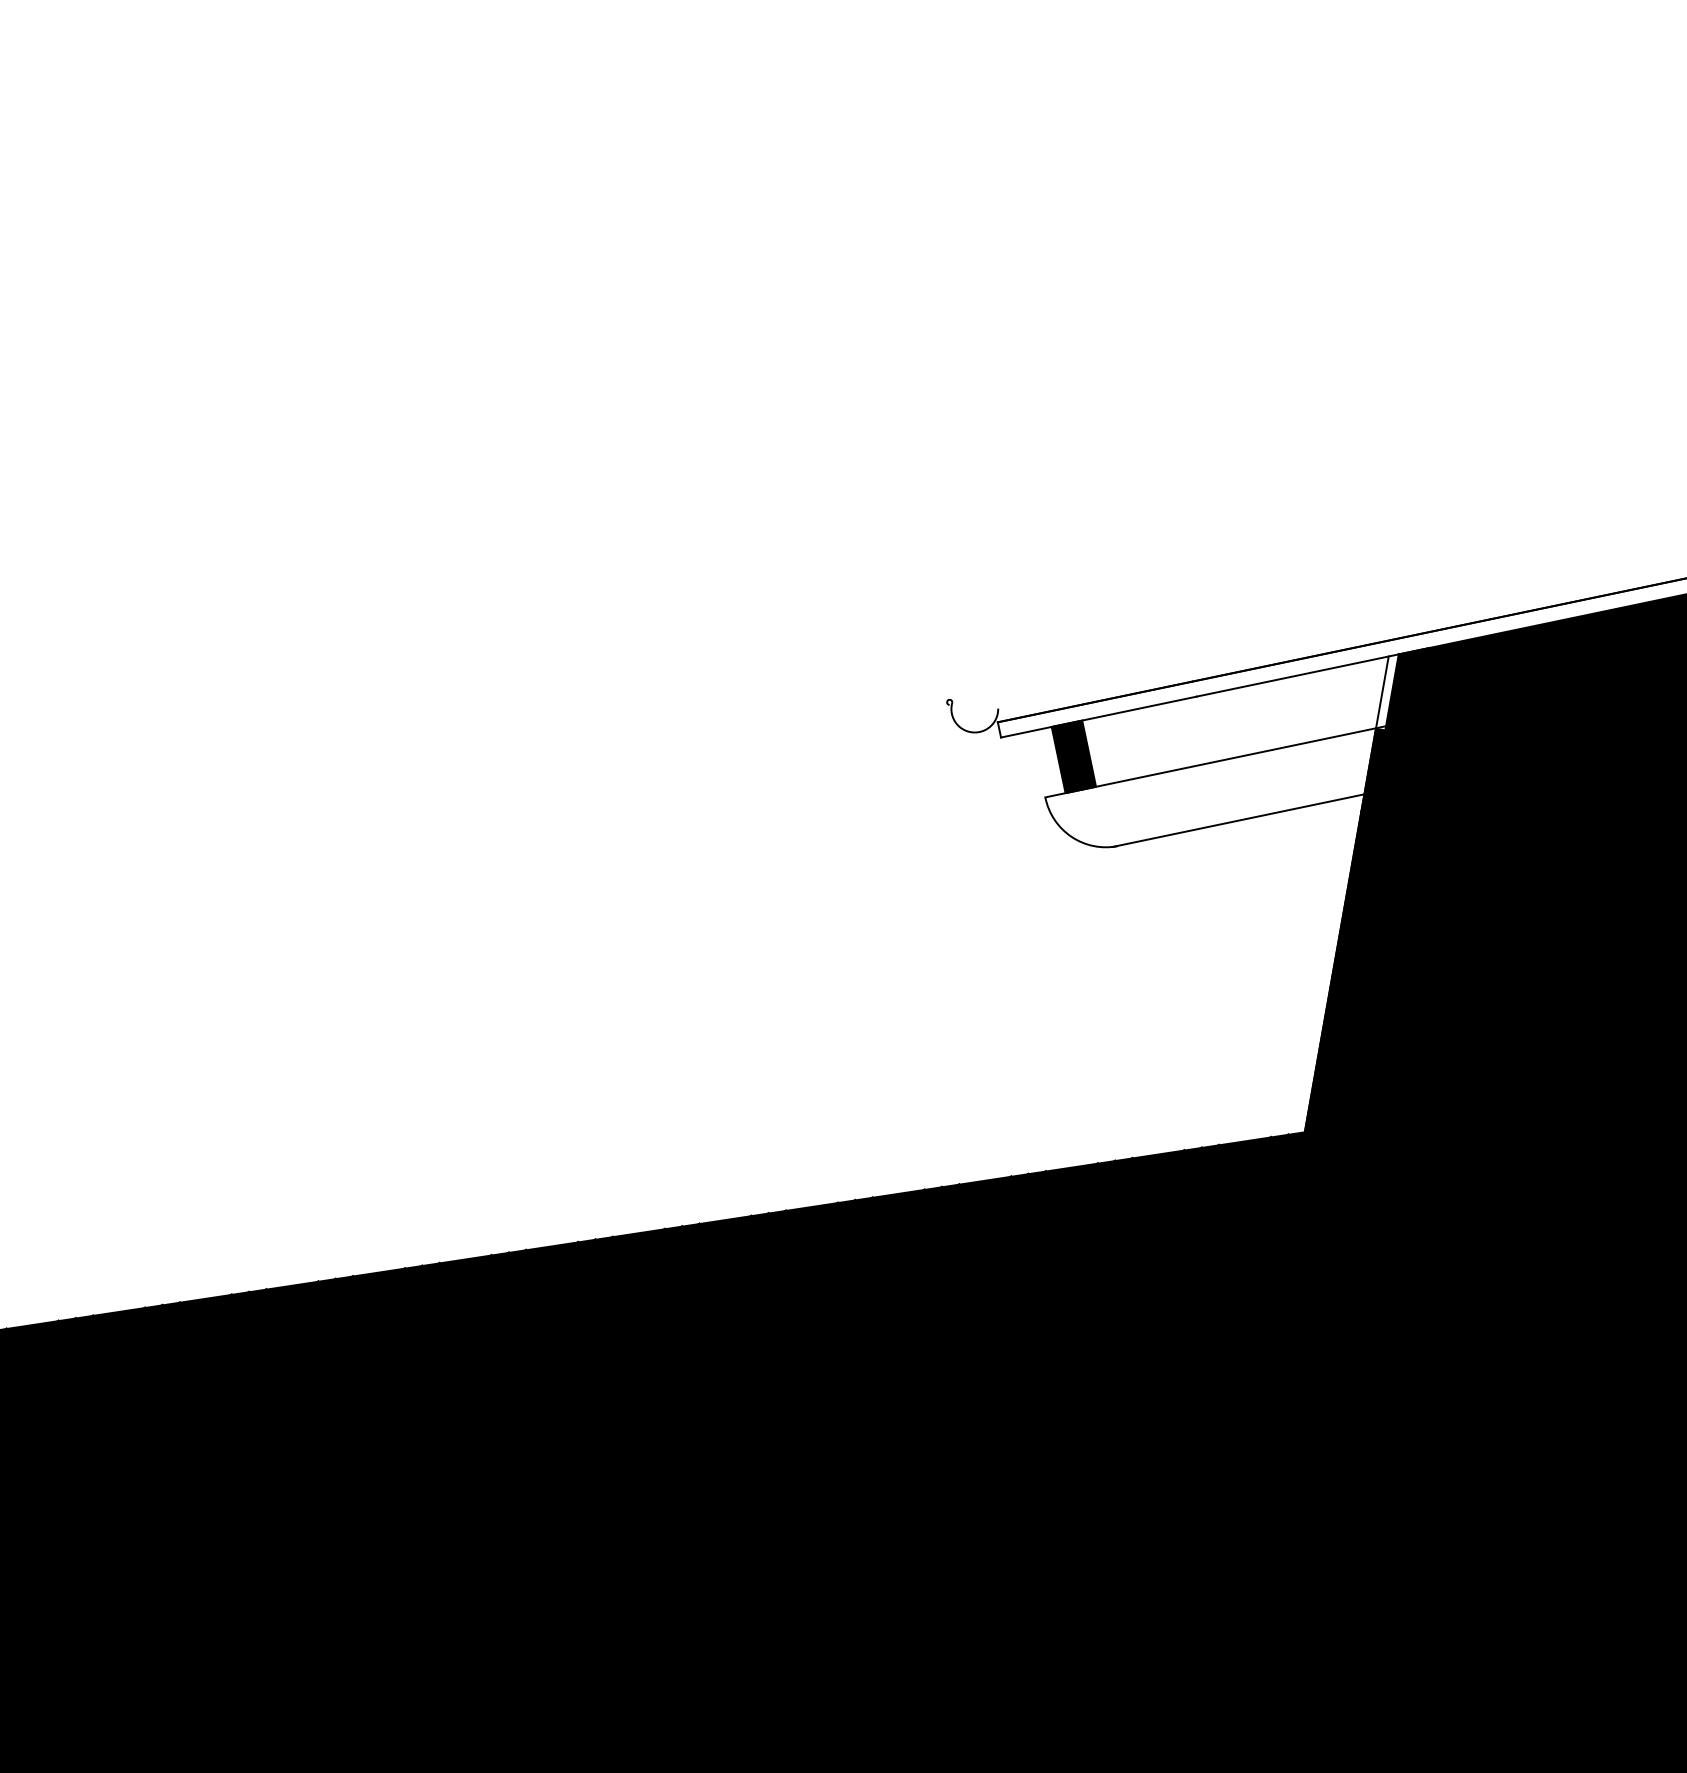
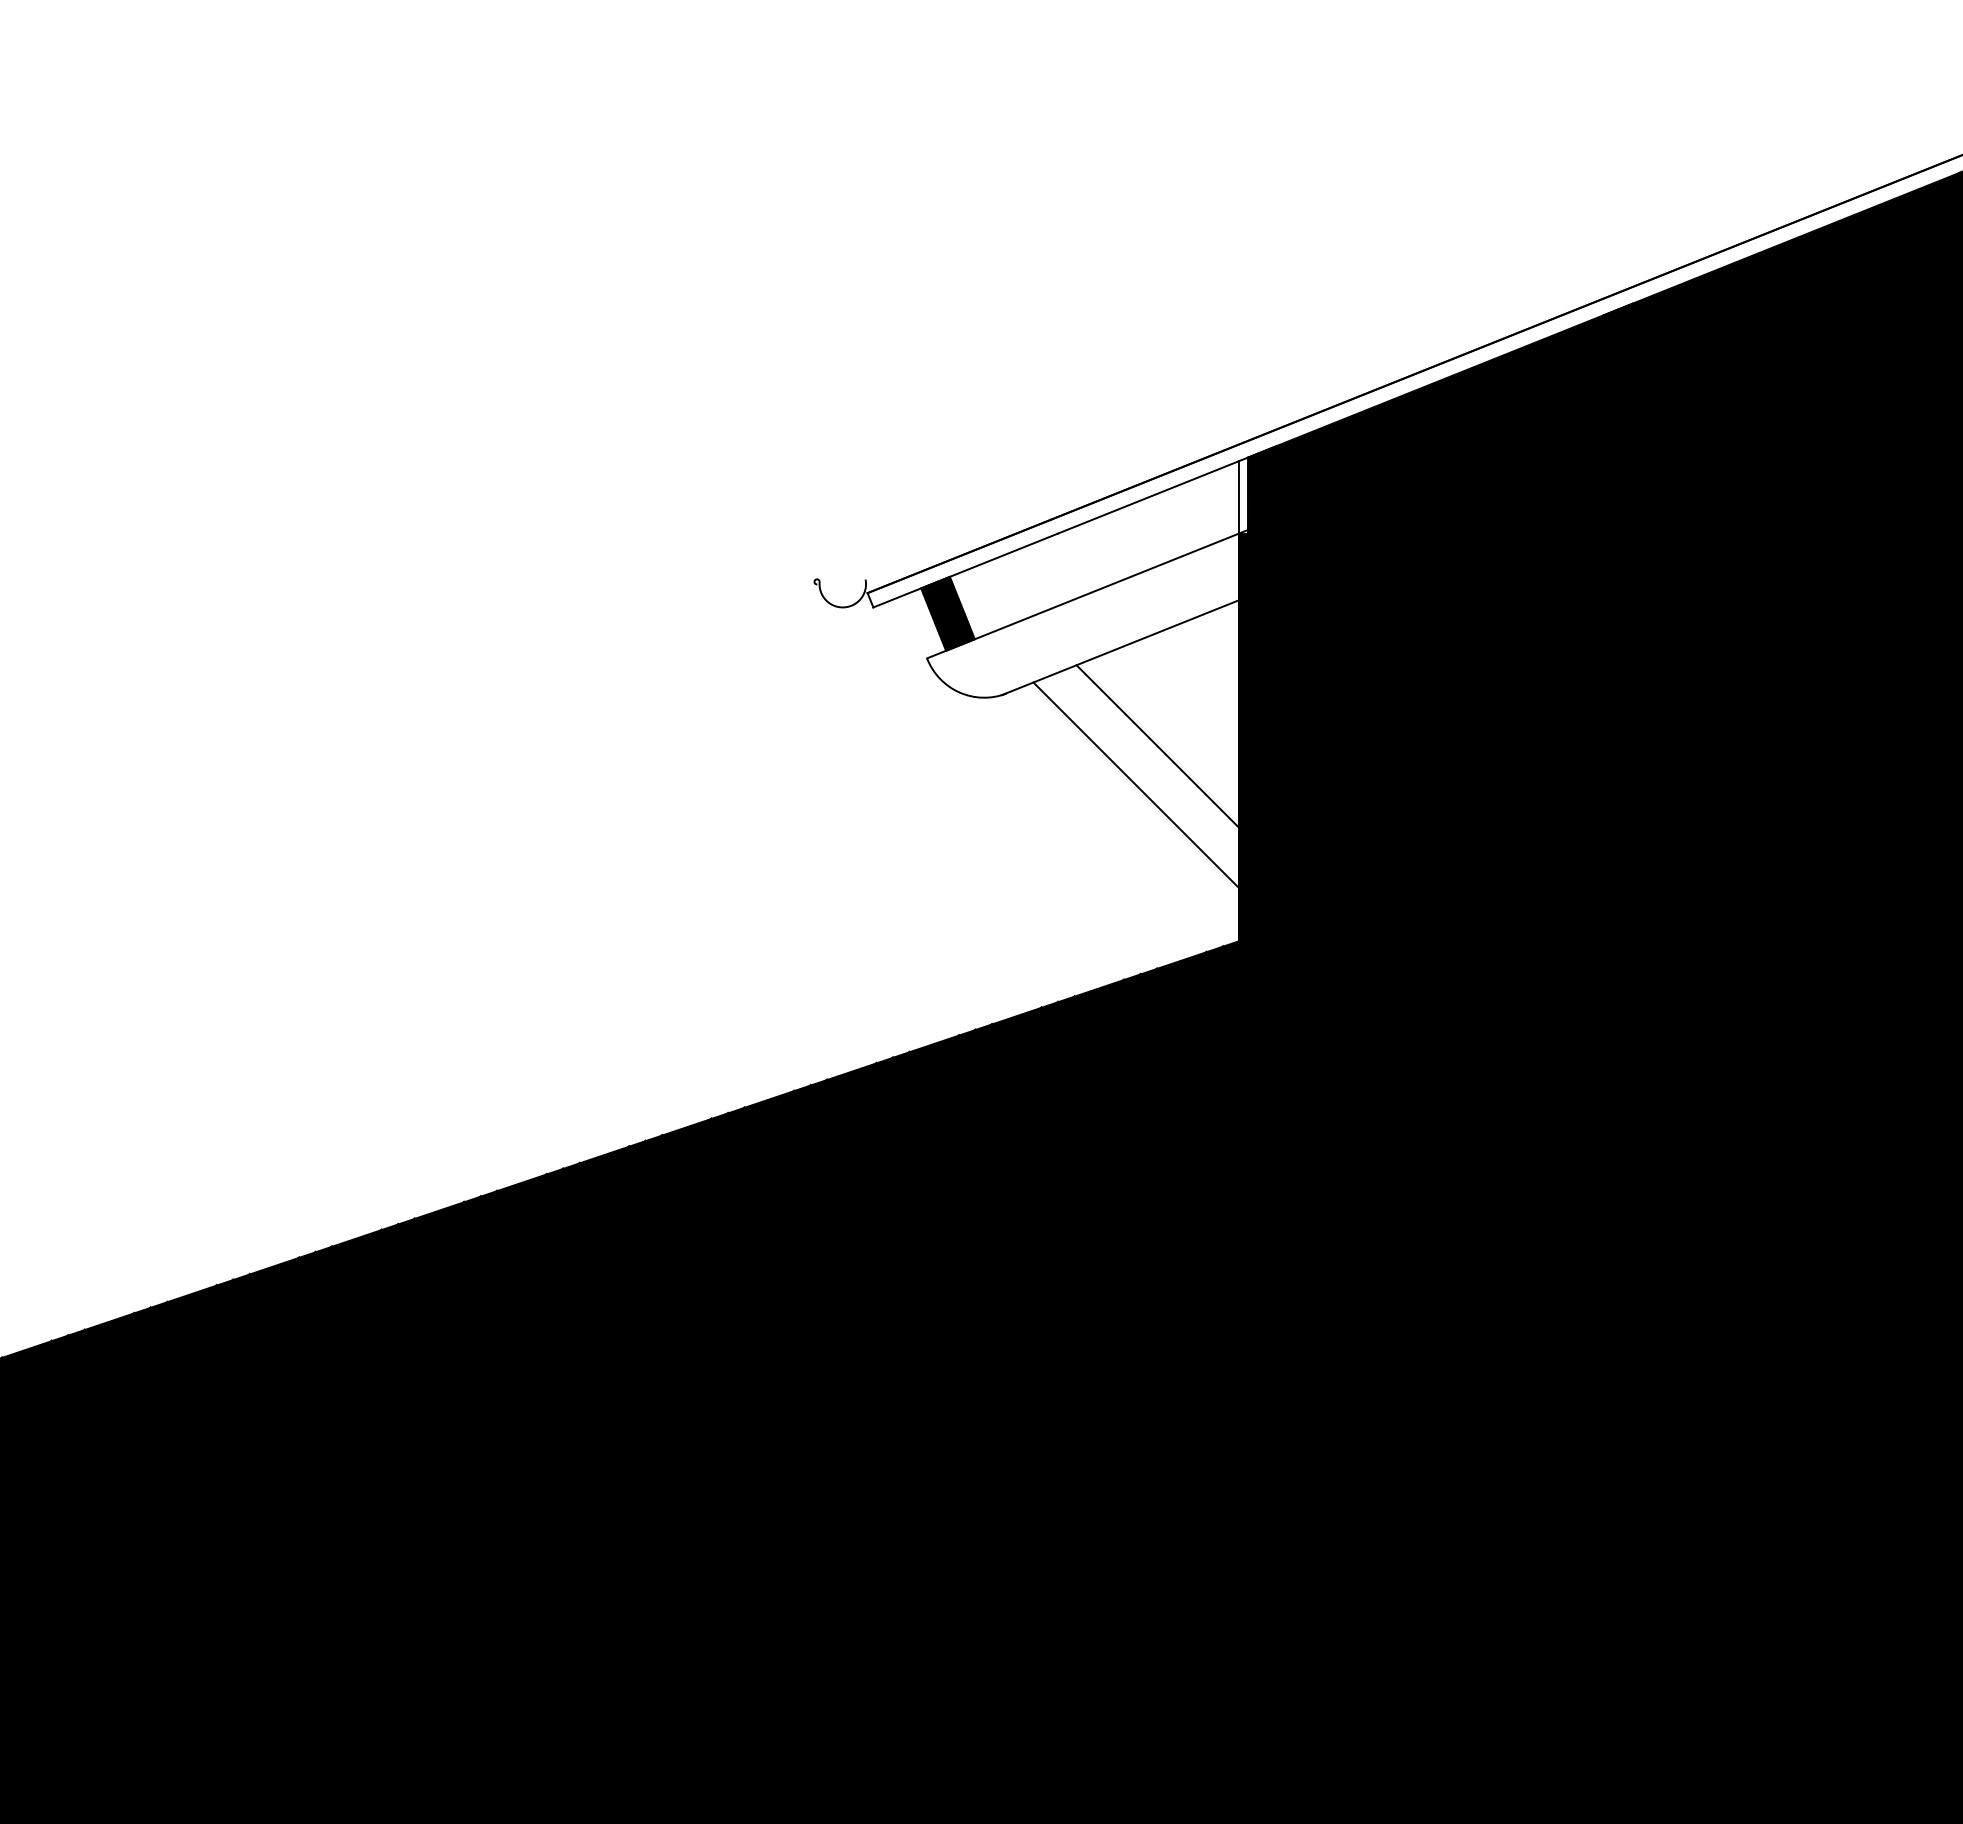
line: (1262, 929) -> (1162, 750), added
line: (1229, 958) -> (1135, 784), added

